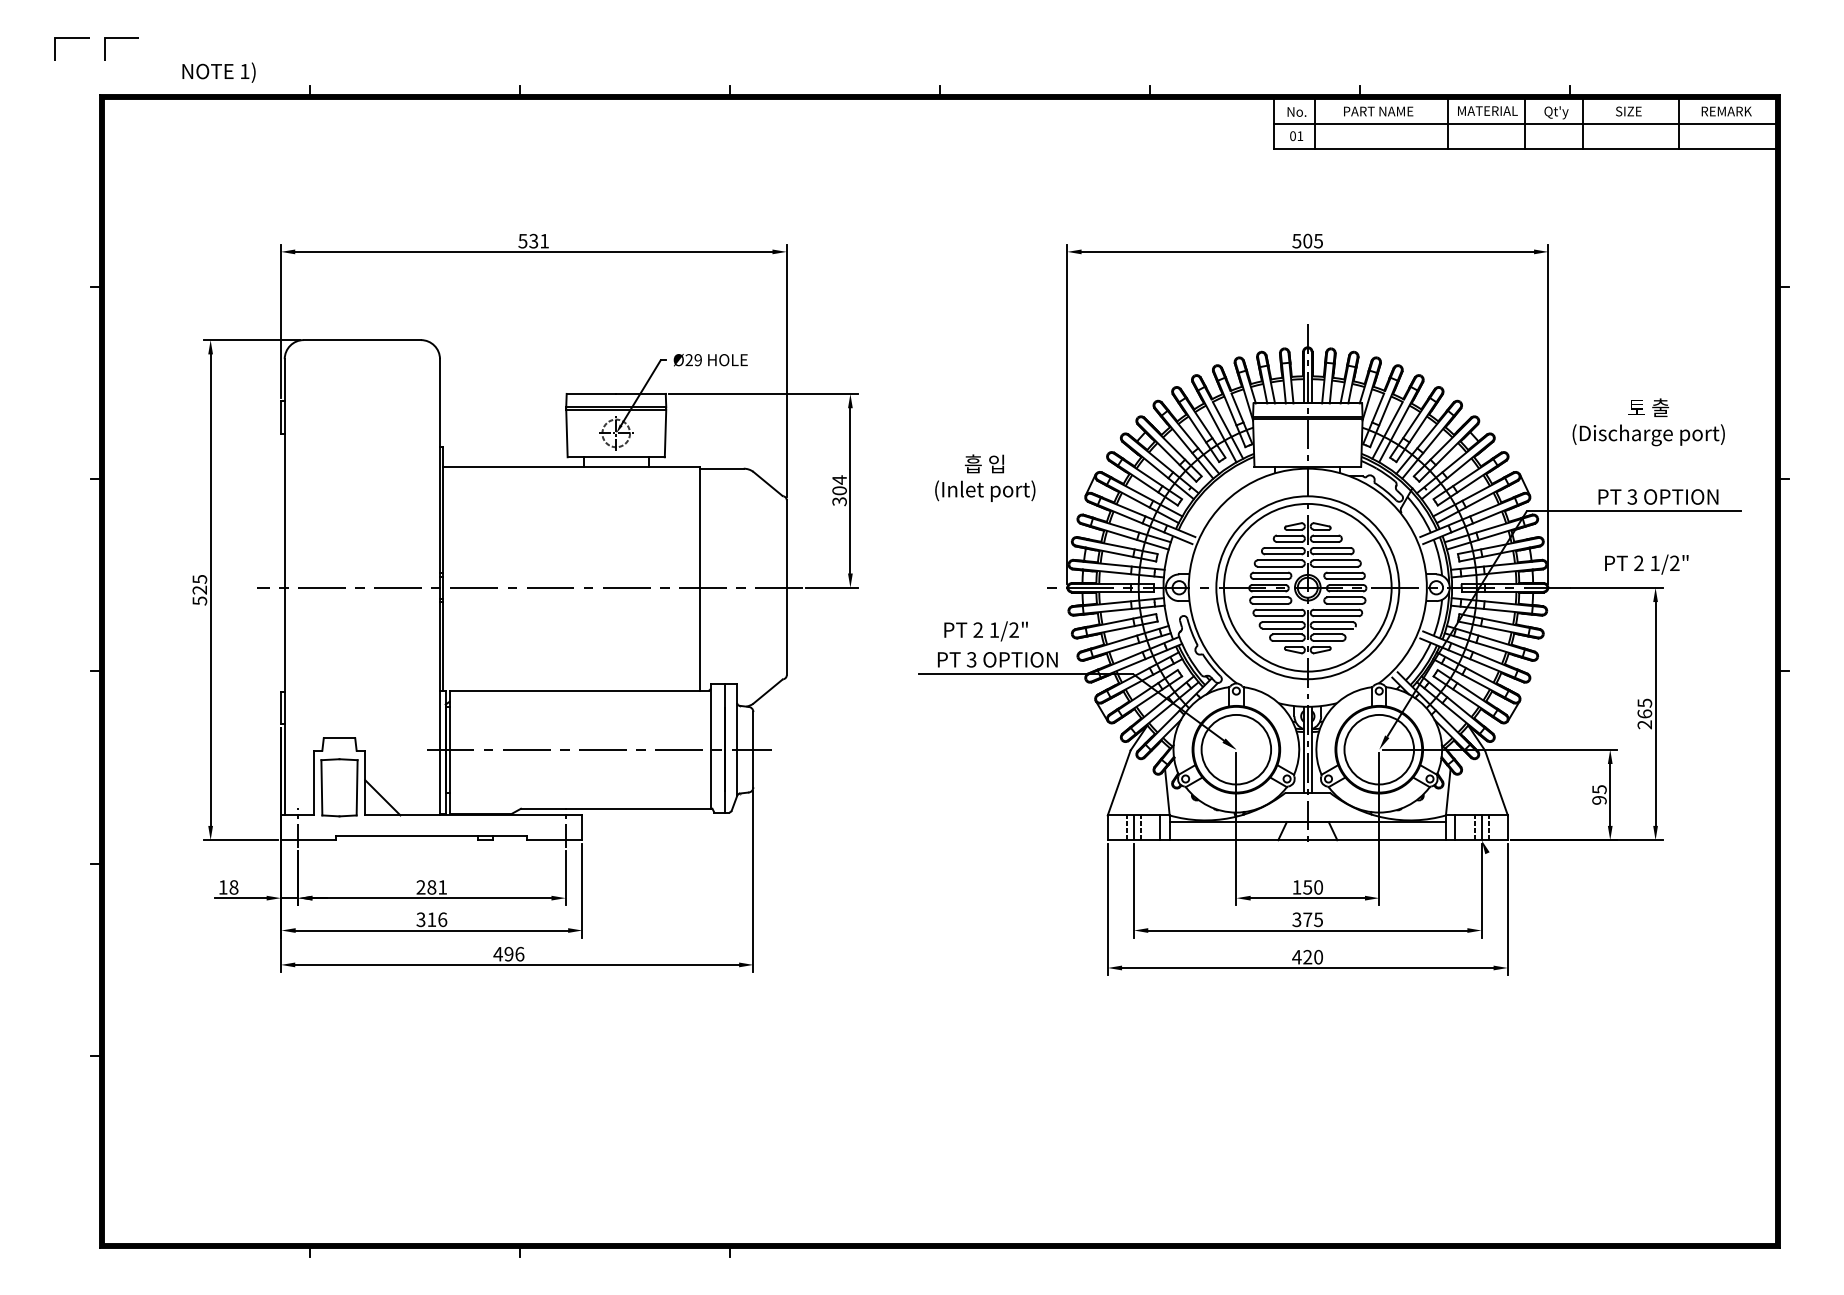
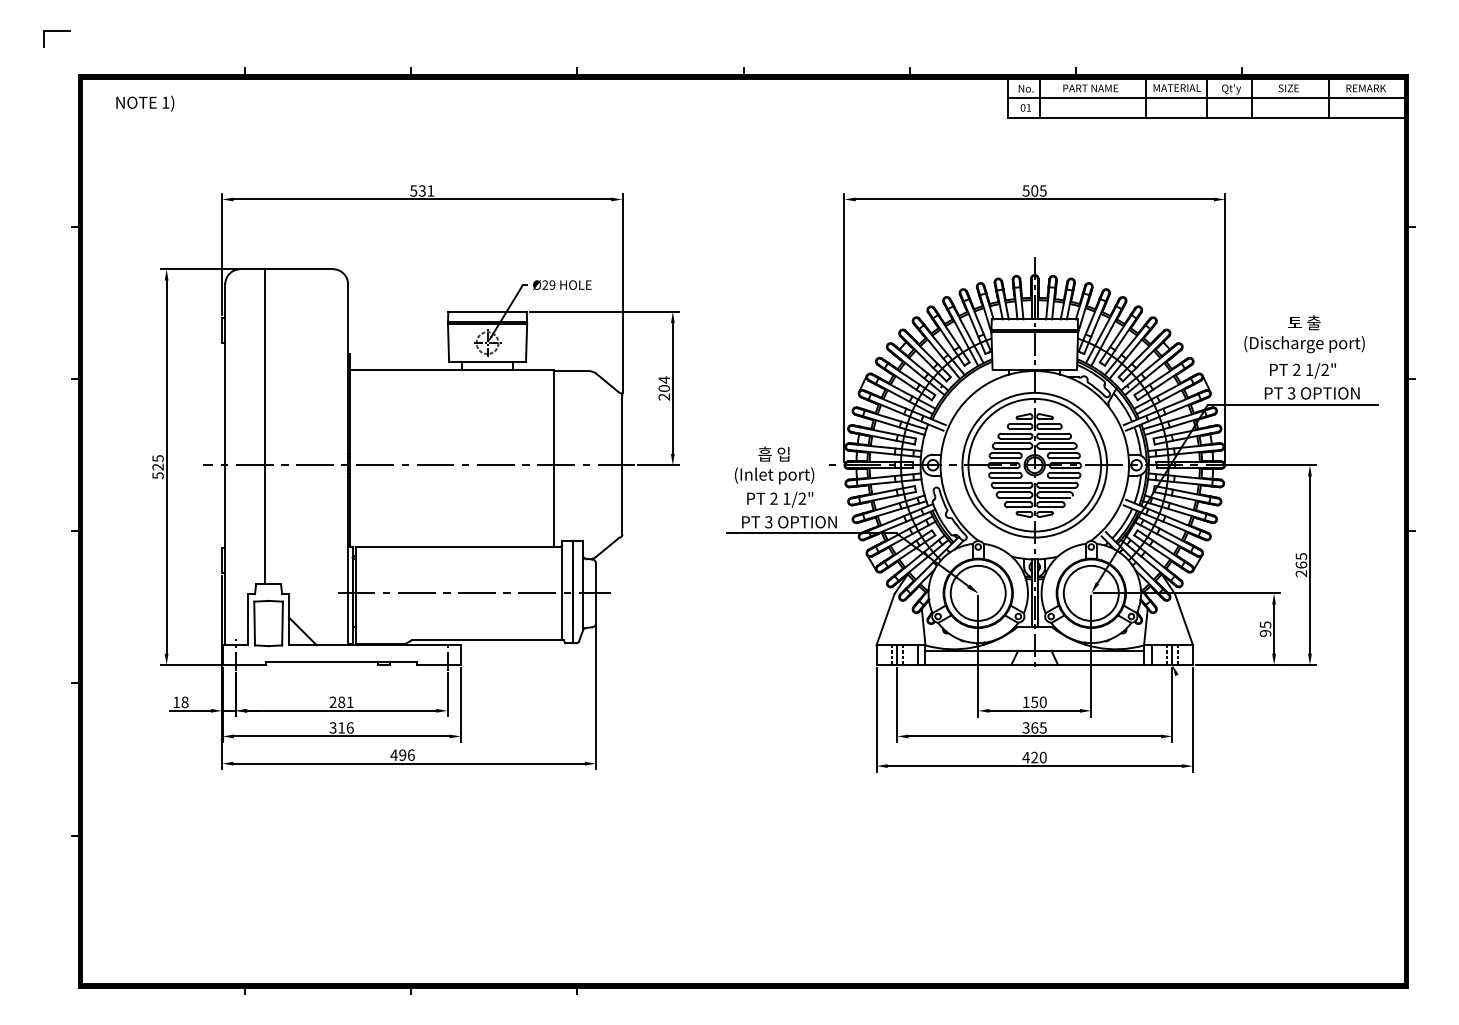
line: (120, 39) -> (95, 31), removed
text: (219, 72) -> (145, 103), moved
text: (985, 478) -> (774, 465), moved
text: (839, 500) -> (664, 396), 304 -> 204
line: (335, 538) -> (265, 426), added
text: (1646, 564) -> (1302, 370), moved
text: (1307, 919) -> (1034, 727), 375 -> 365

